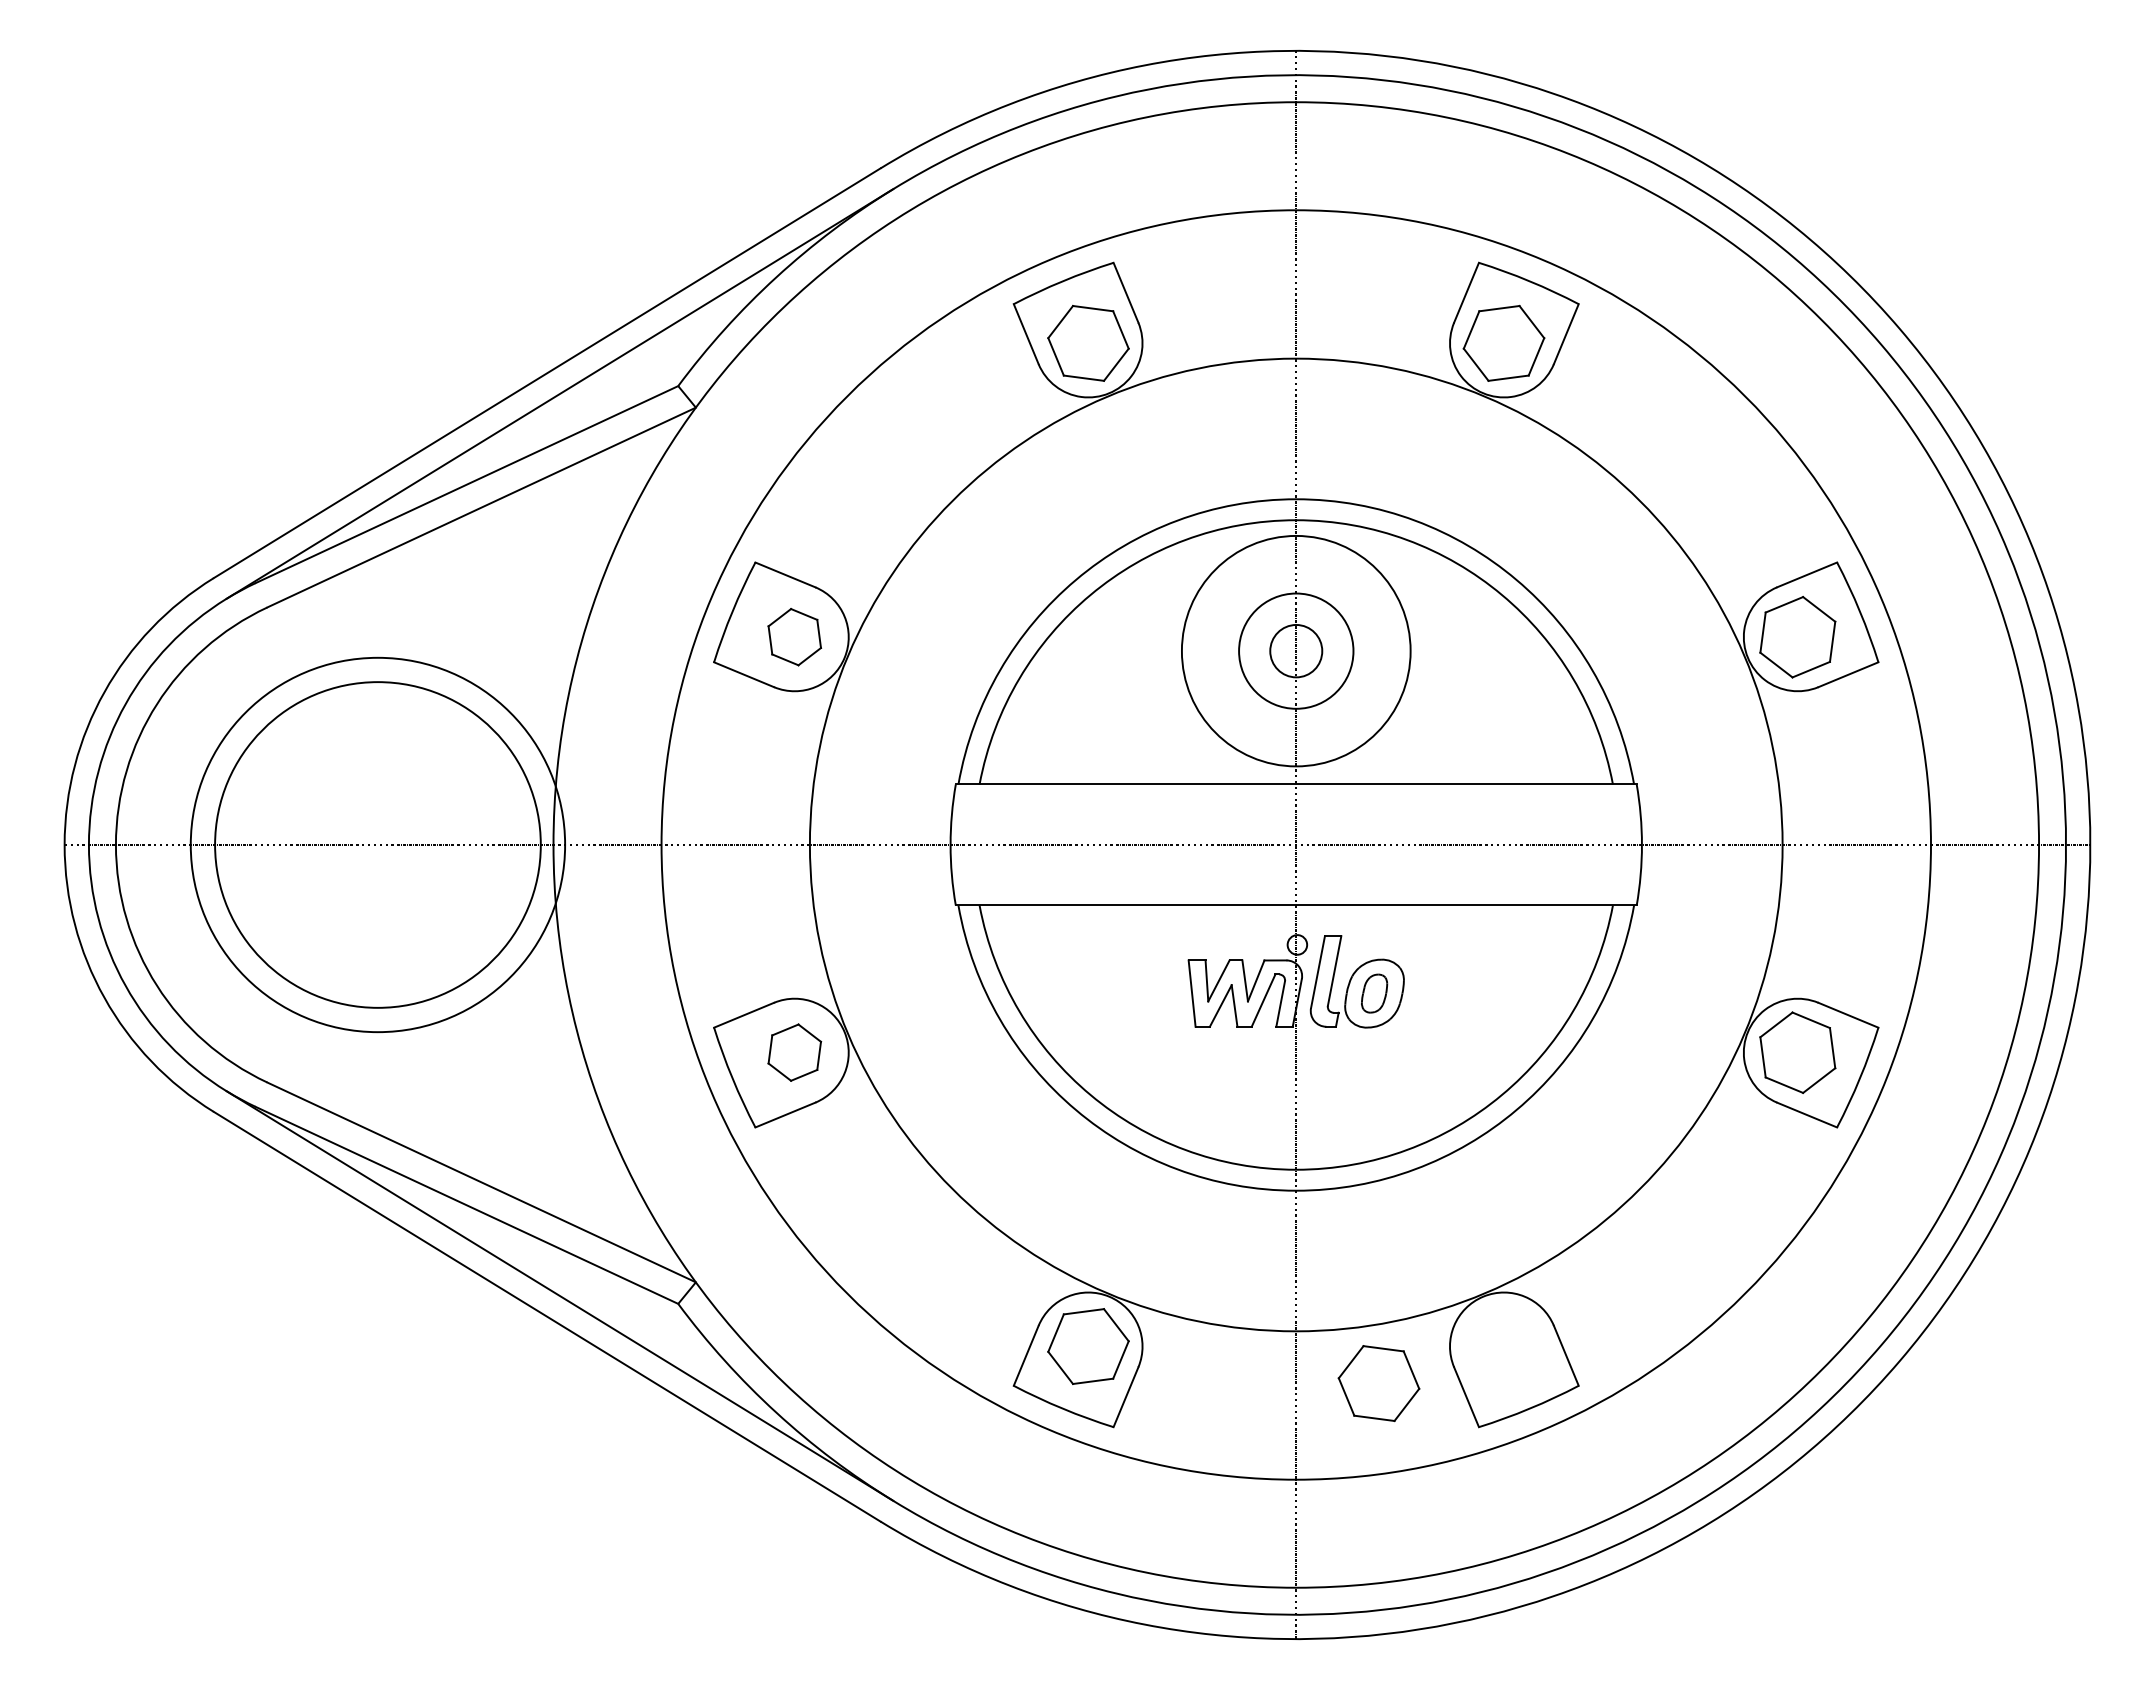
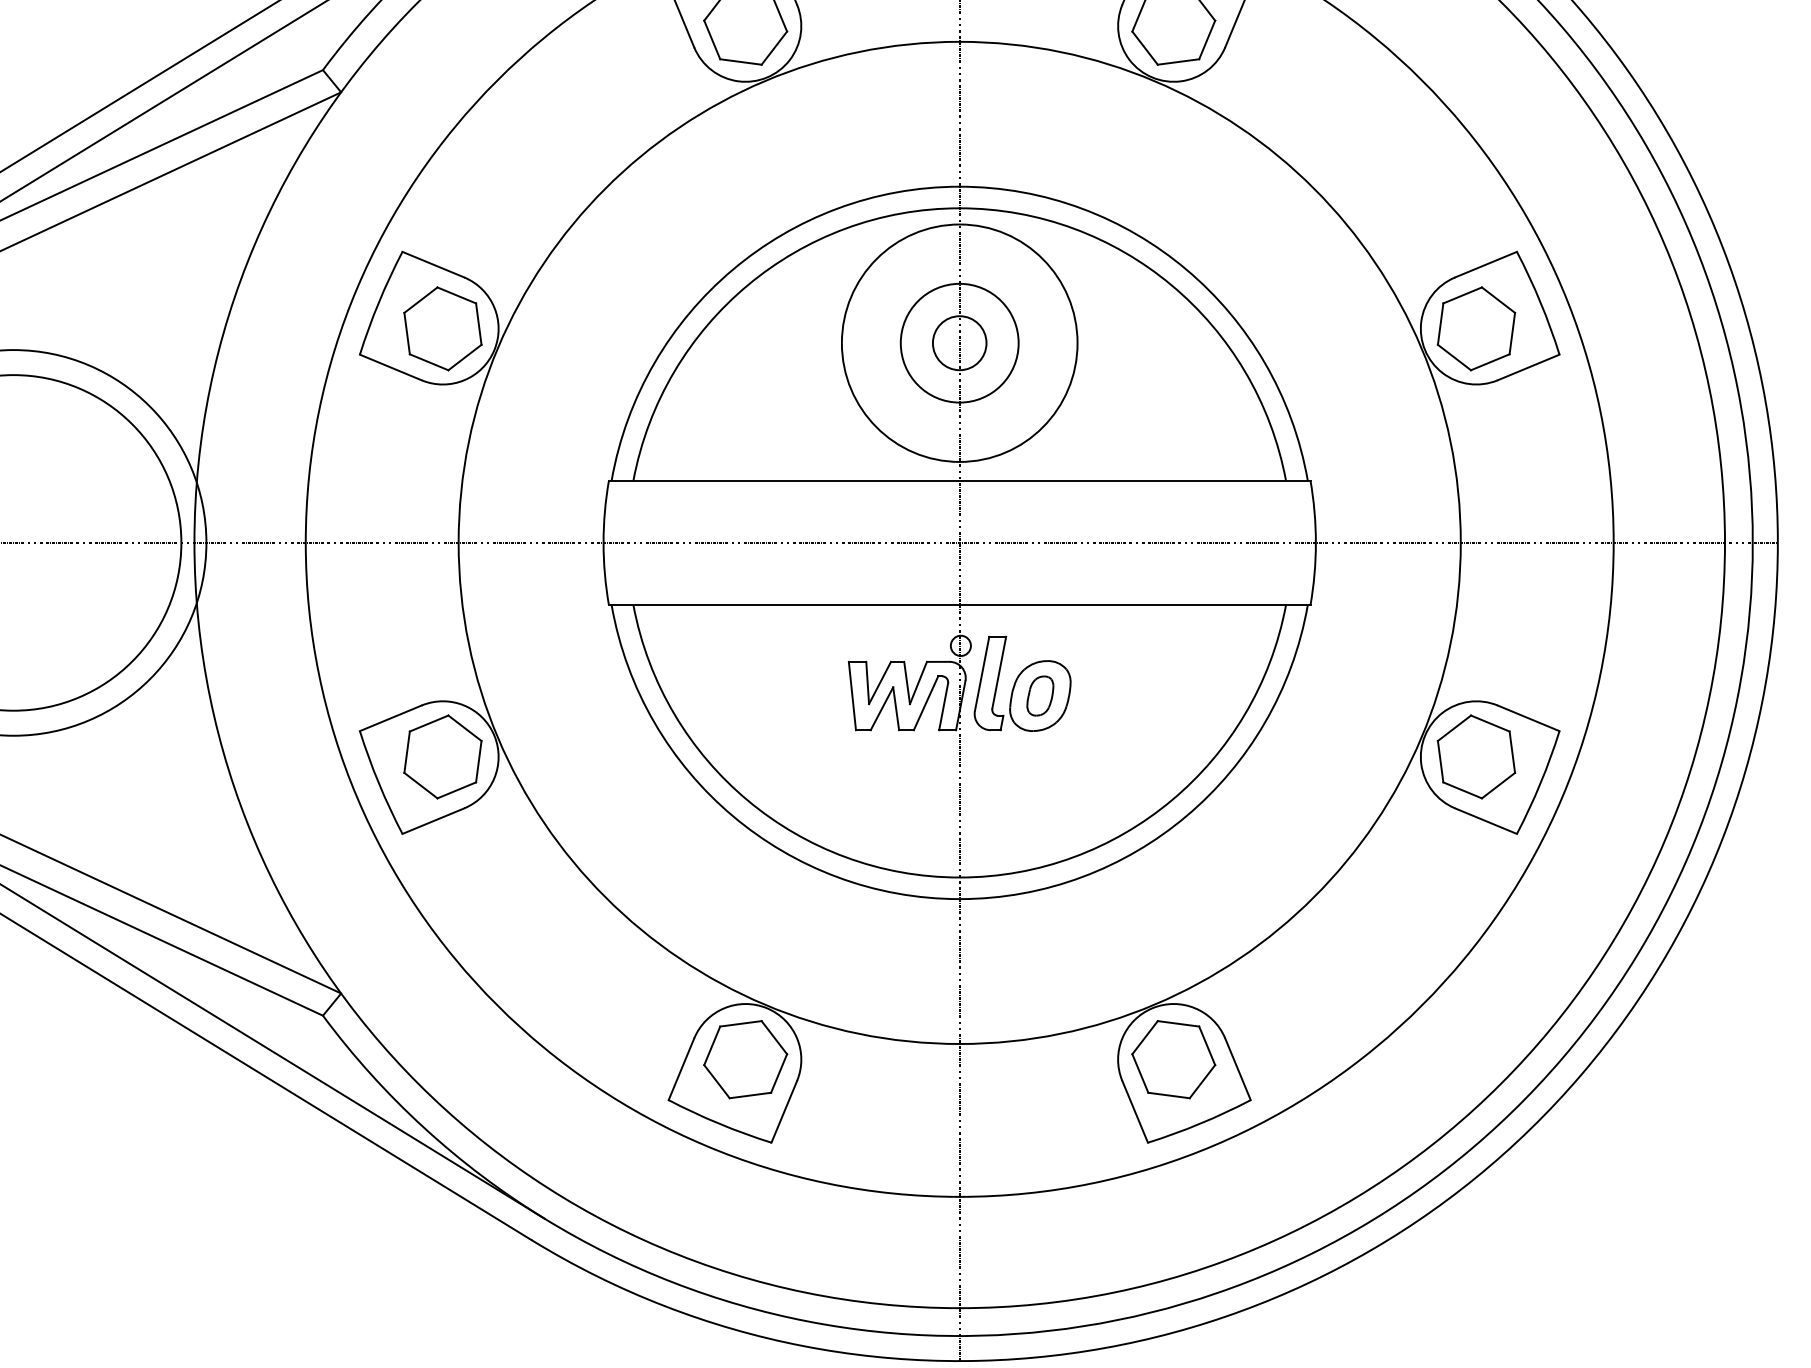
part: (794, 636) -> (442, 328), size x1.43
part: (794, 1052) -> (442, 756), size x1.43
part: (1378, 1383) -> (1173, 1059), moved

